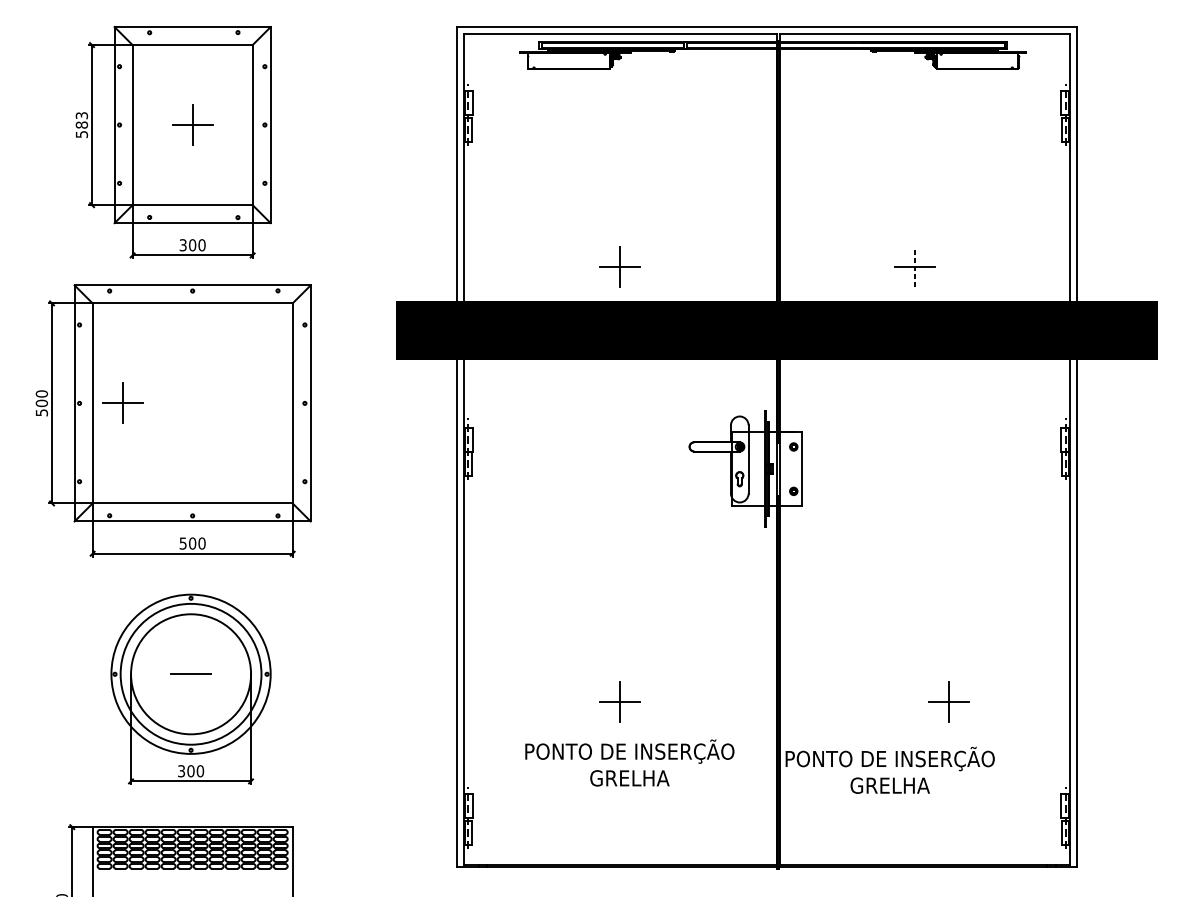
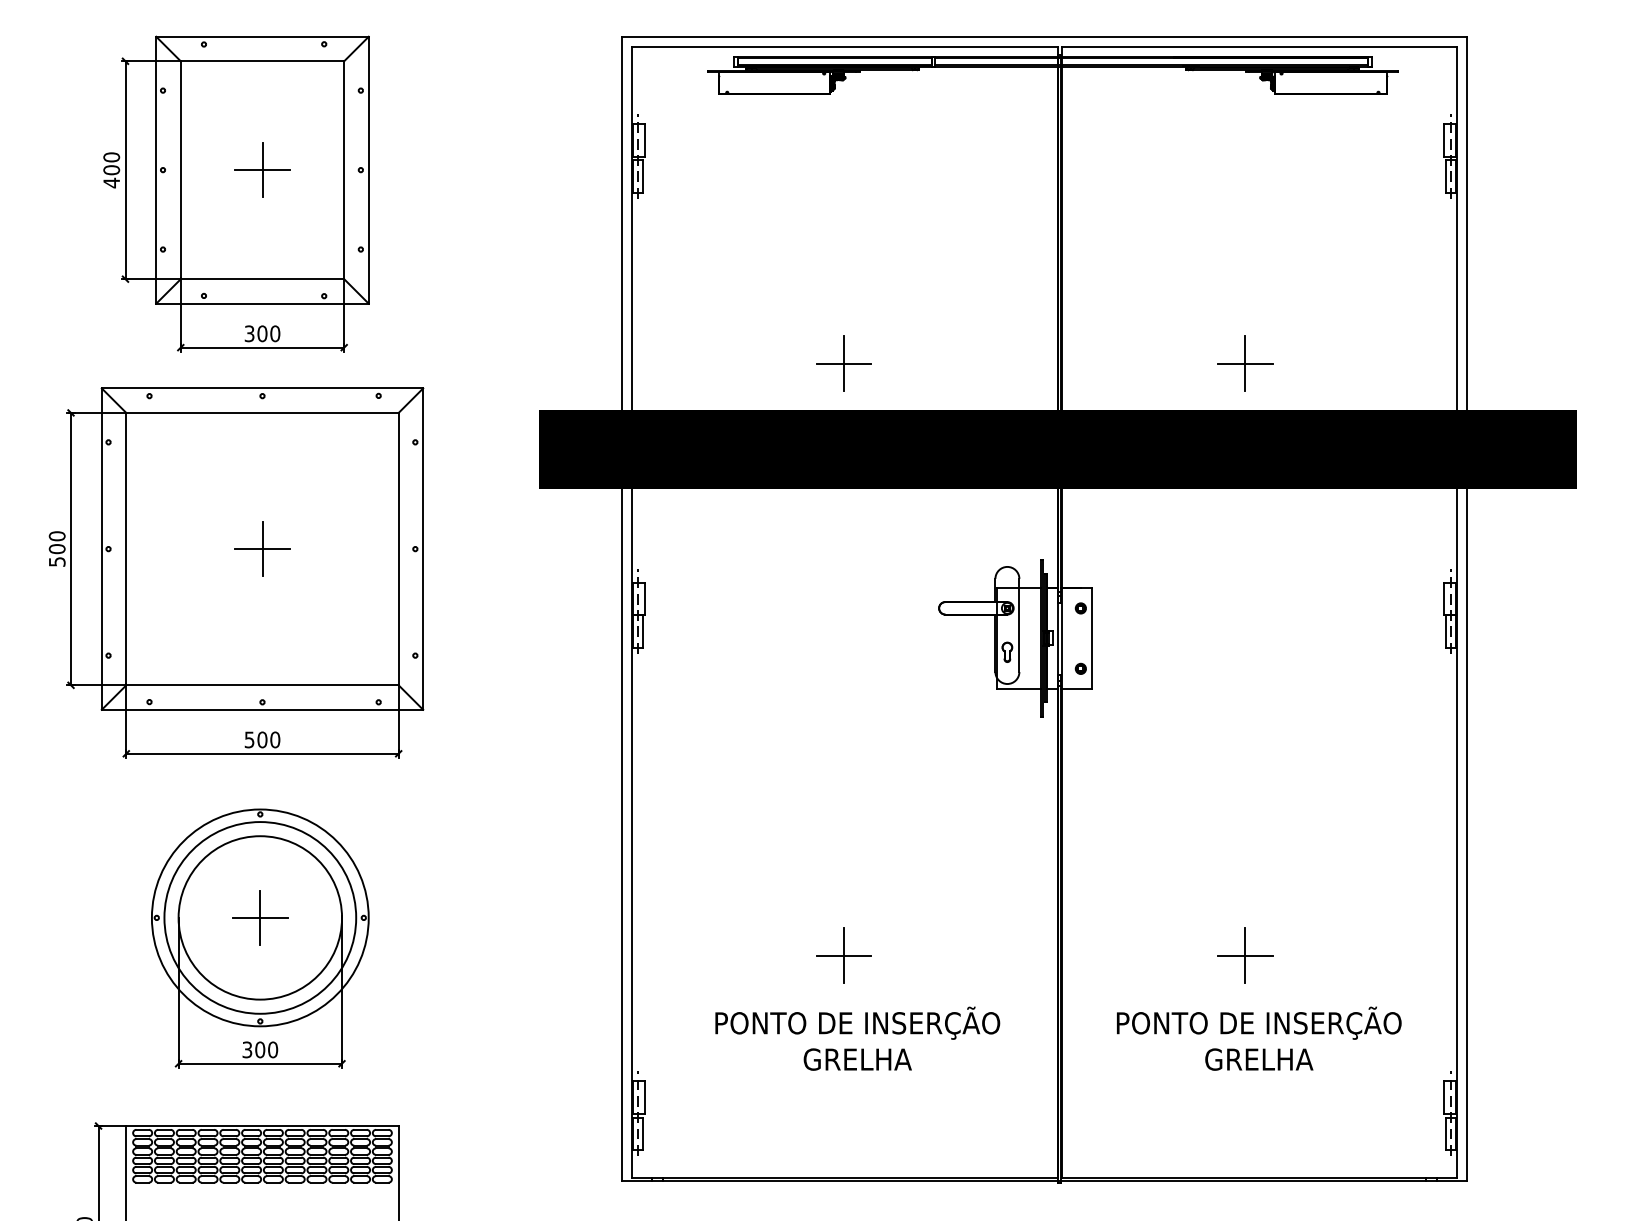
text: (81, 125) -> (111, 170), 583 -> 400
line: (914, 267) -> (1245, 363), dashed -> solid
part: (122, 402) -> (262, 548), moved
line: (191, 673) -> (260, 917), added
part: (949, 701) -> (1245, 955), moved
text: (890, 770) -> (1259, 1038), moved

